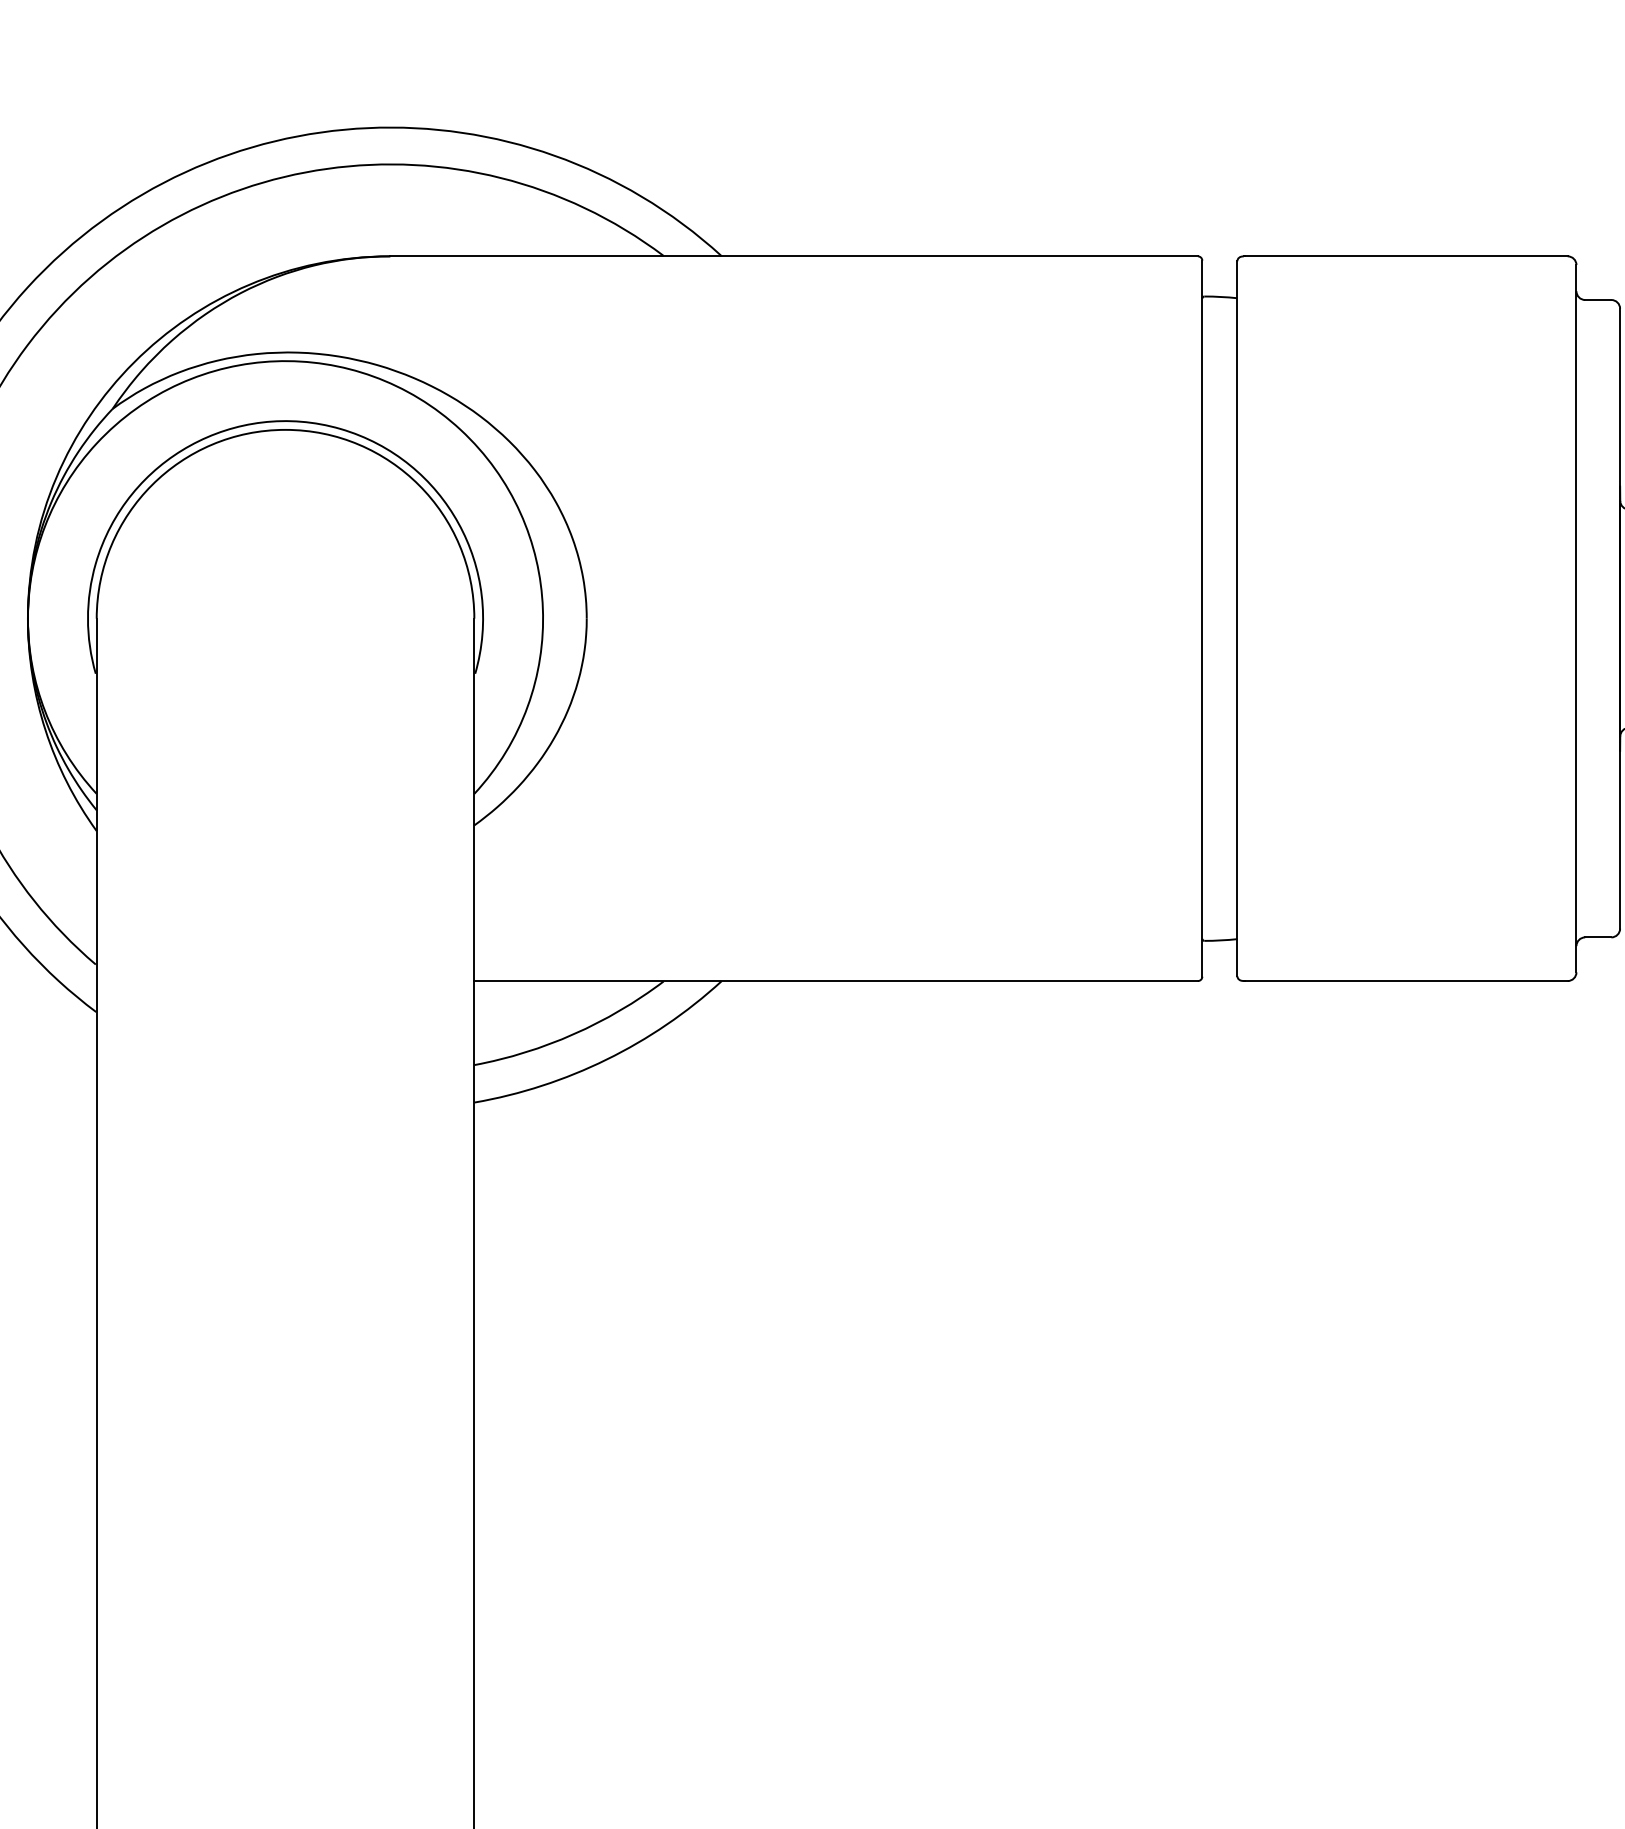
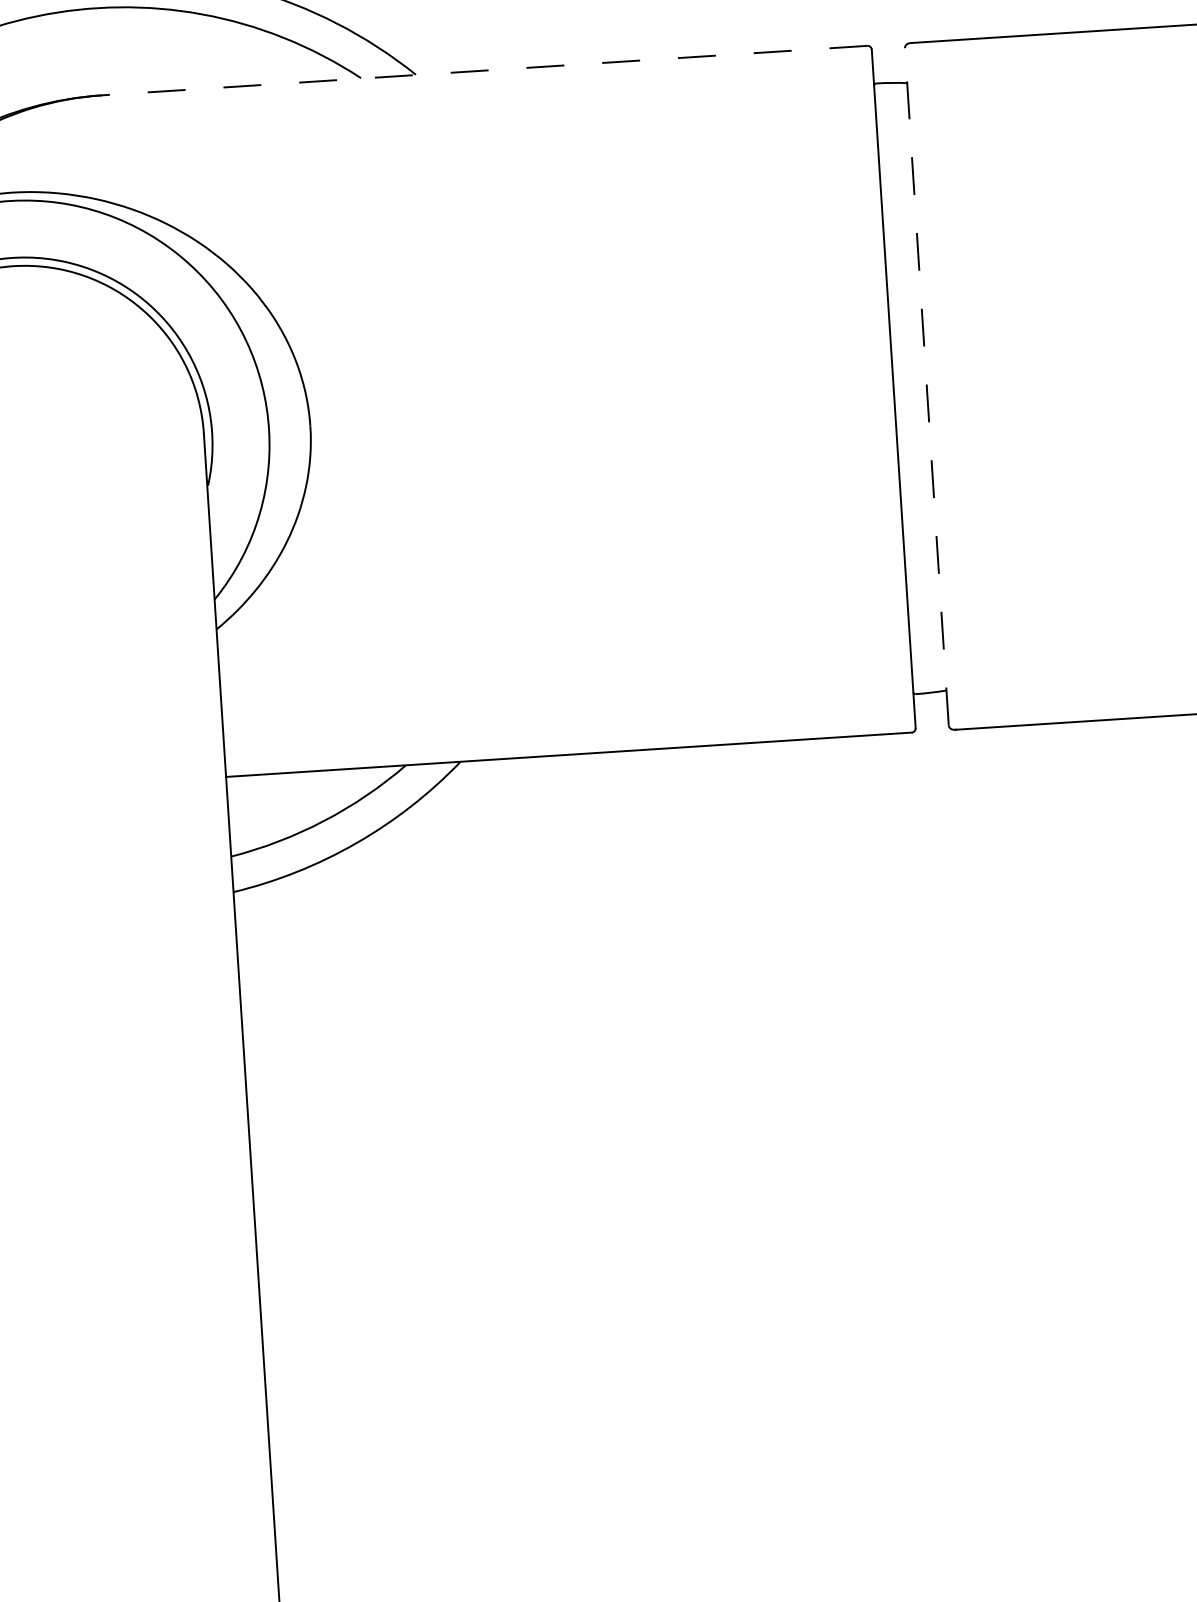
line: (794, 256) -> (485, 70), solid -> dashed
line: (1237, 618) -> (927, 386), solid -> dashed

